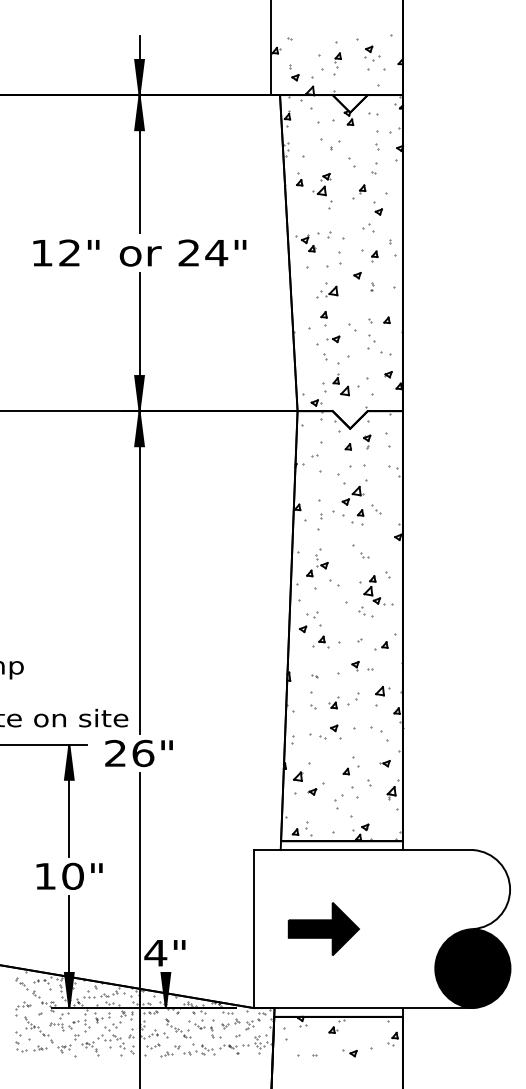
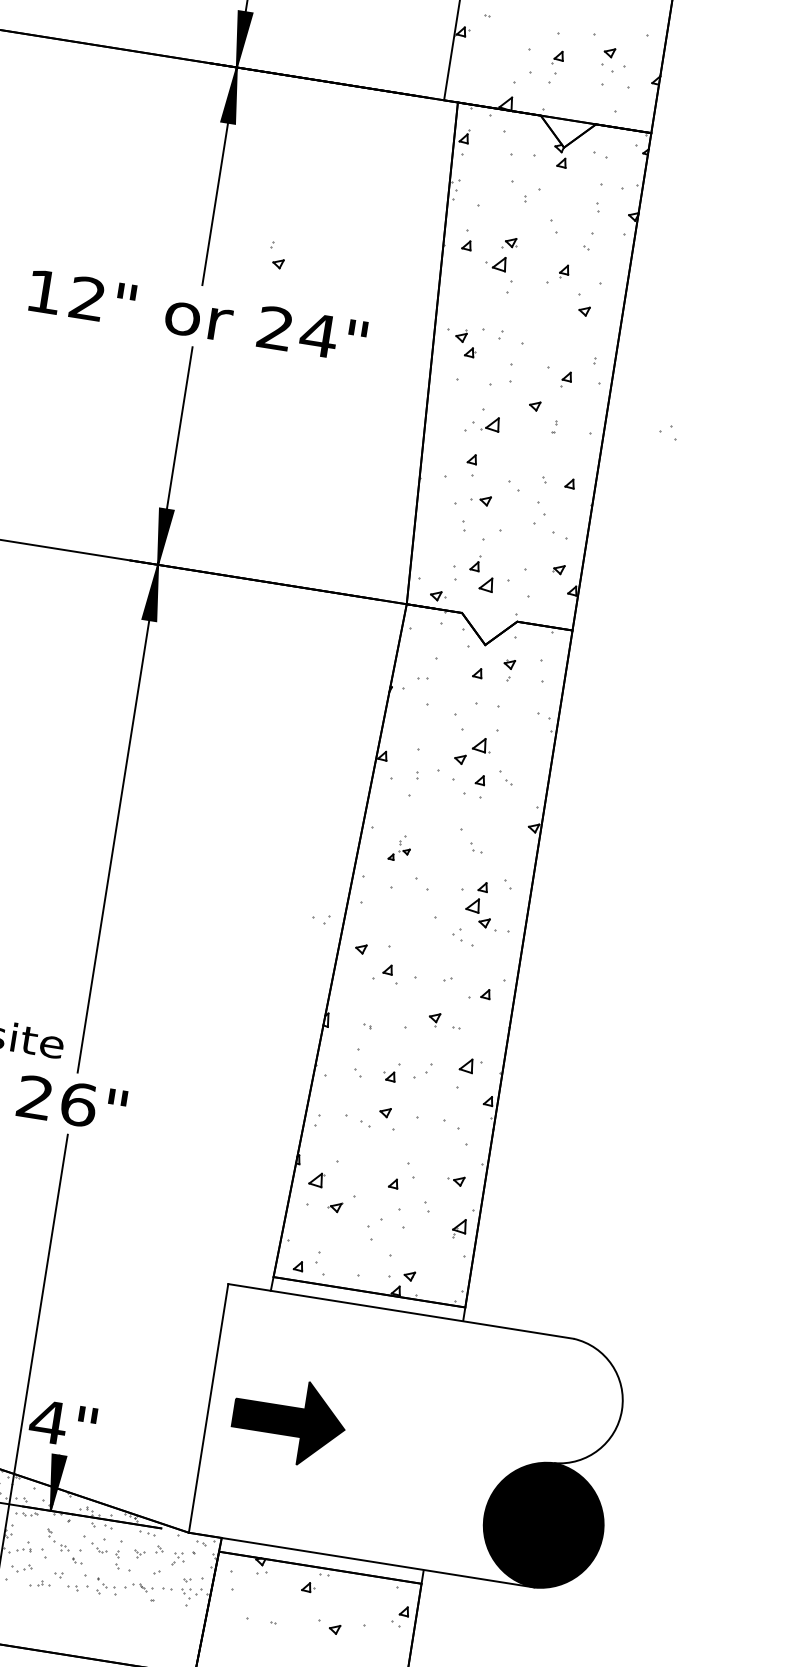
part: (294, 72) -> (277, 255), moved
part: (368, 227) -> (669, 431), moved
part: (317, 562) -> (400, 847), size x0.6
part: (312, 614) -> (321, 918), moved
part: (323, 928) -> (288, 1420), moved

